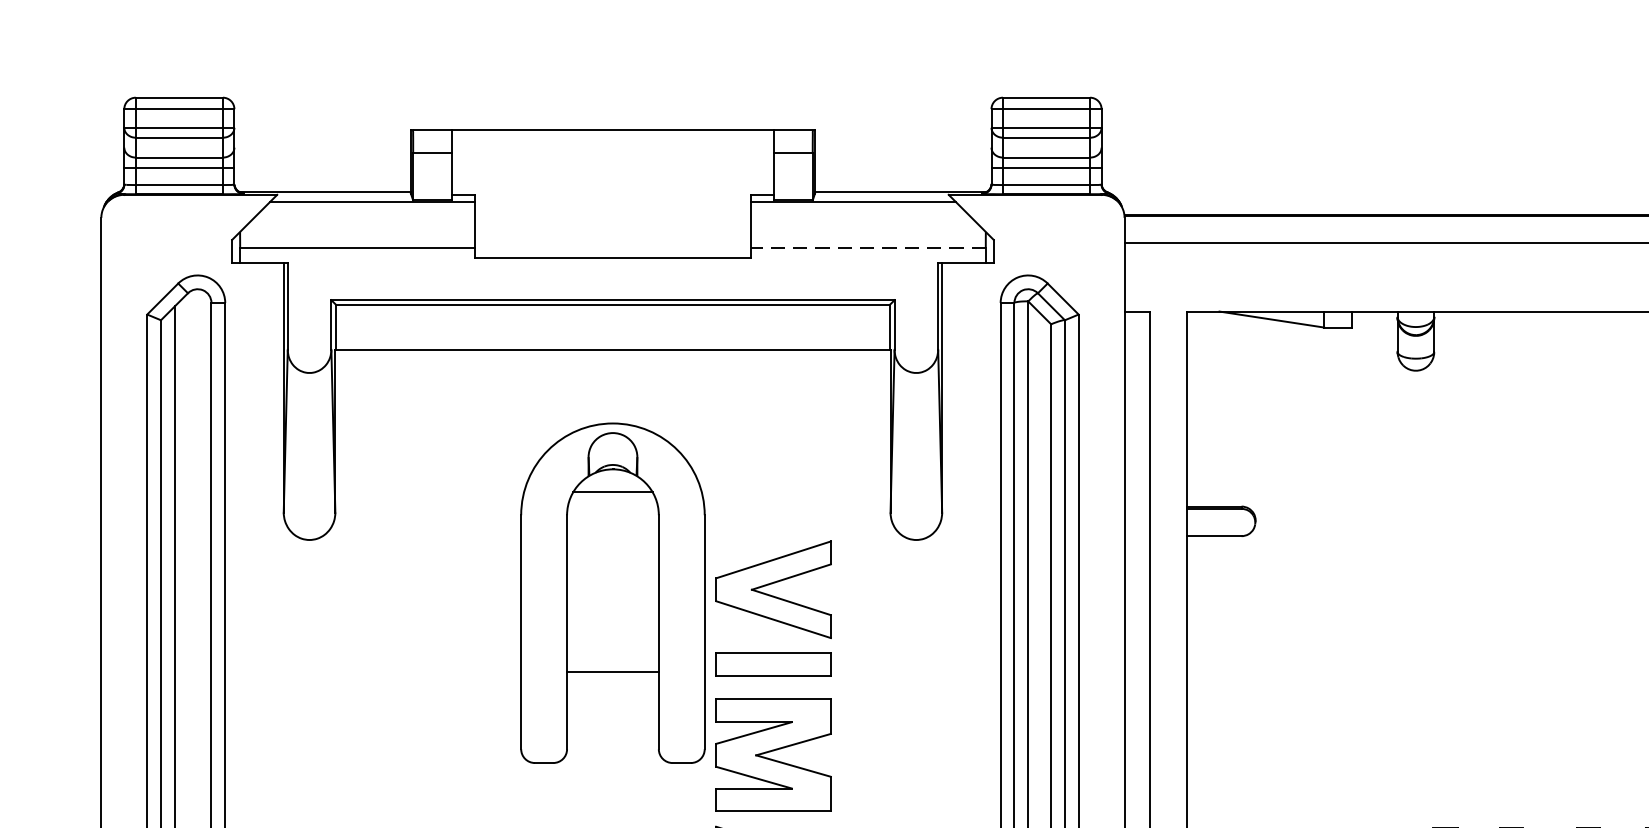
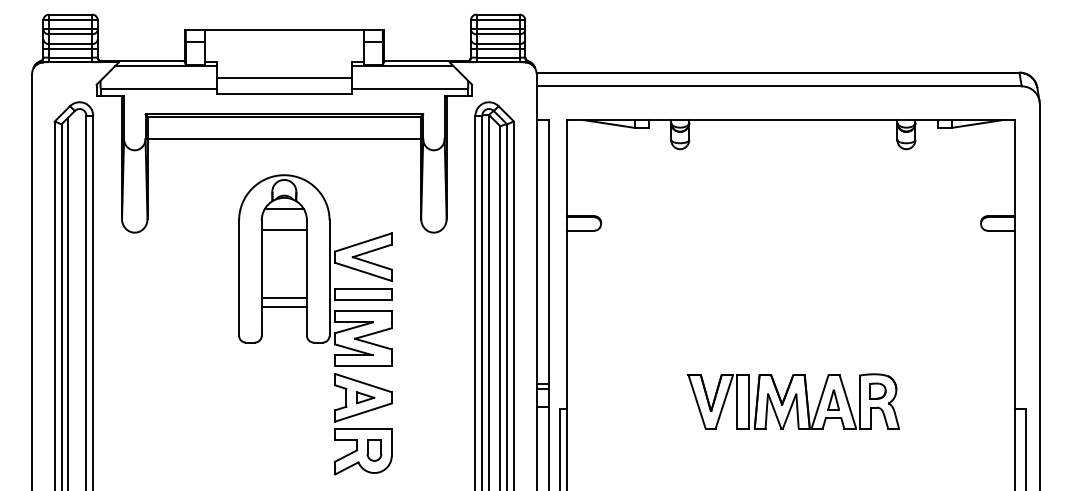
line: (613, 225) -> (284, 77), added
line: (868, 247) -> (410, 88), dashed -> solid
line: (611, 533) -> (283, 229), added
line: (611, 691) -> (283, 307), added

